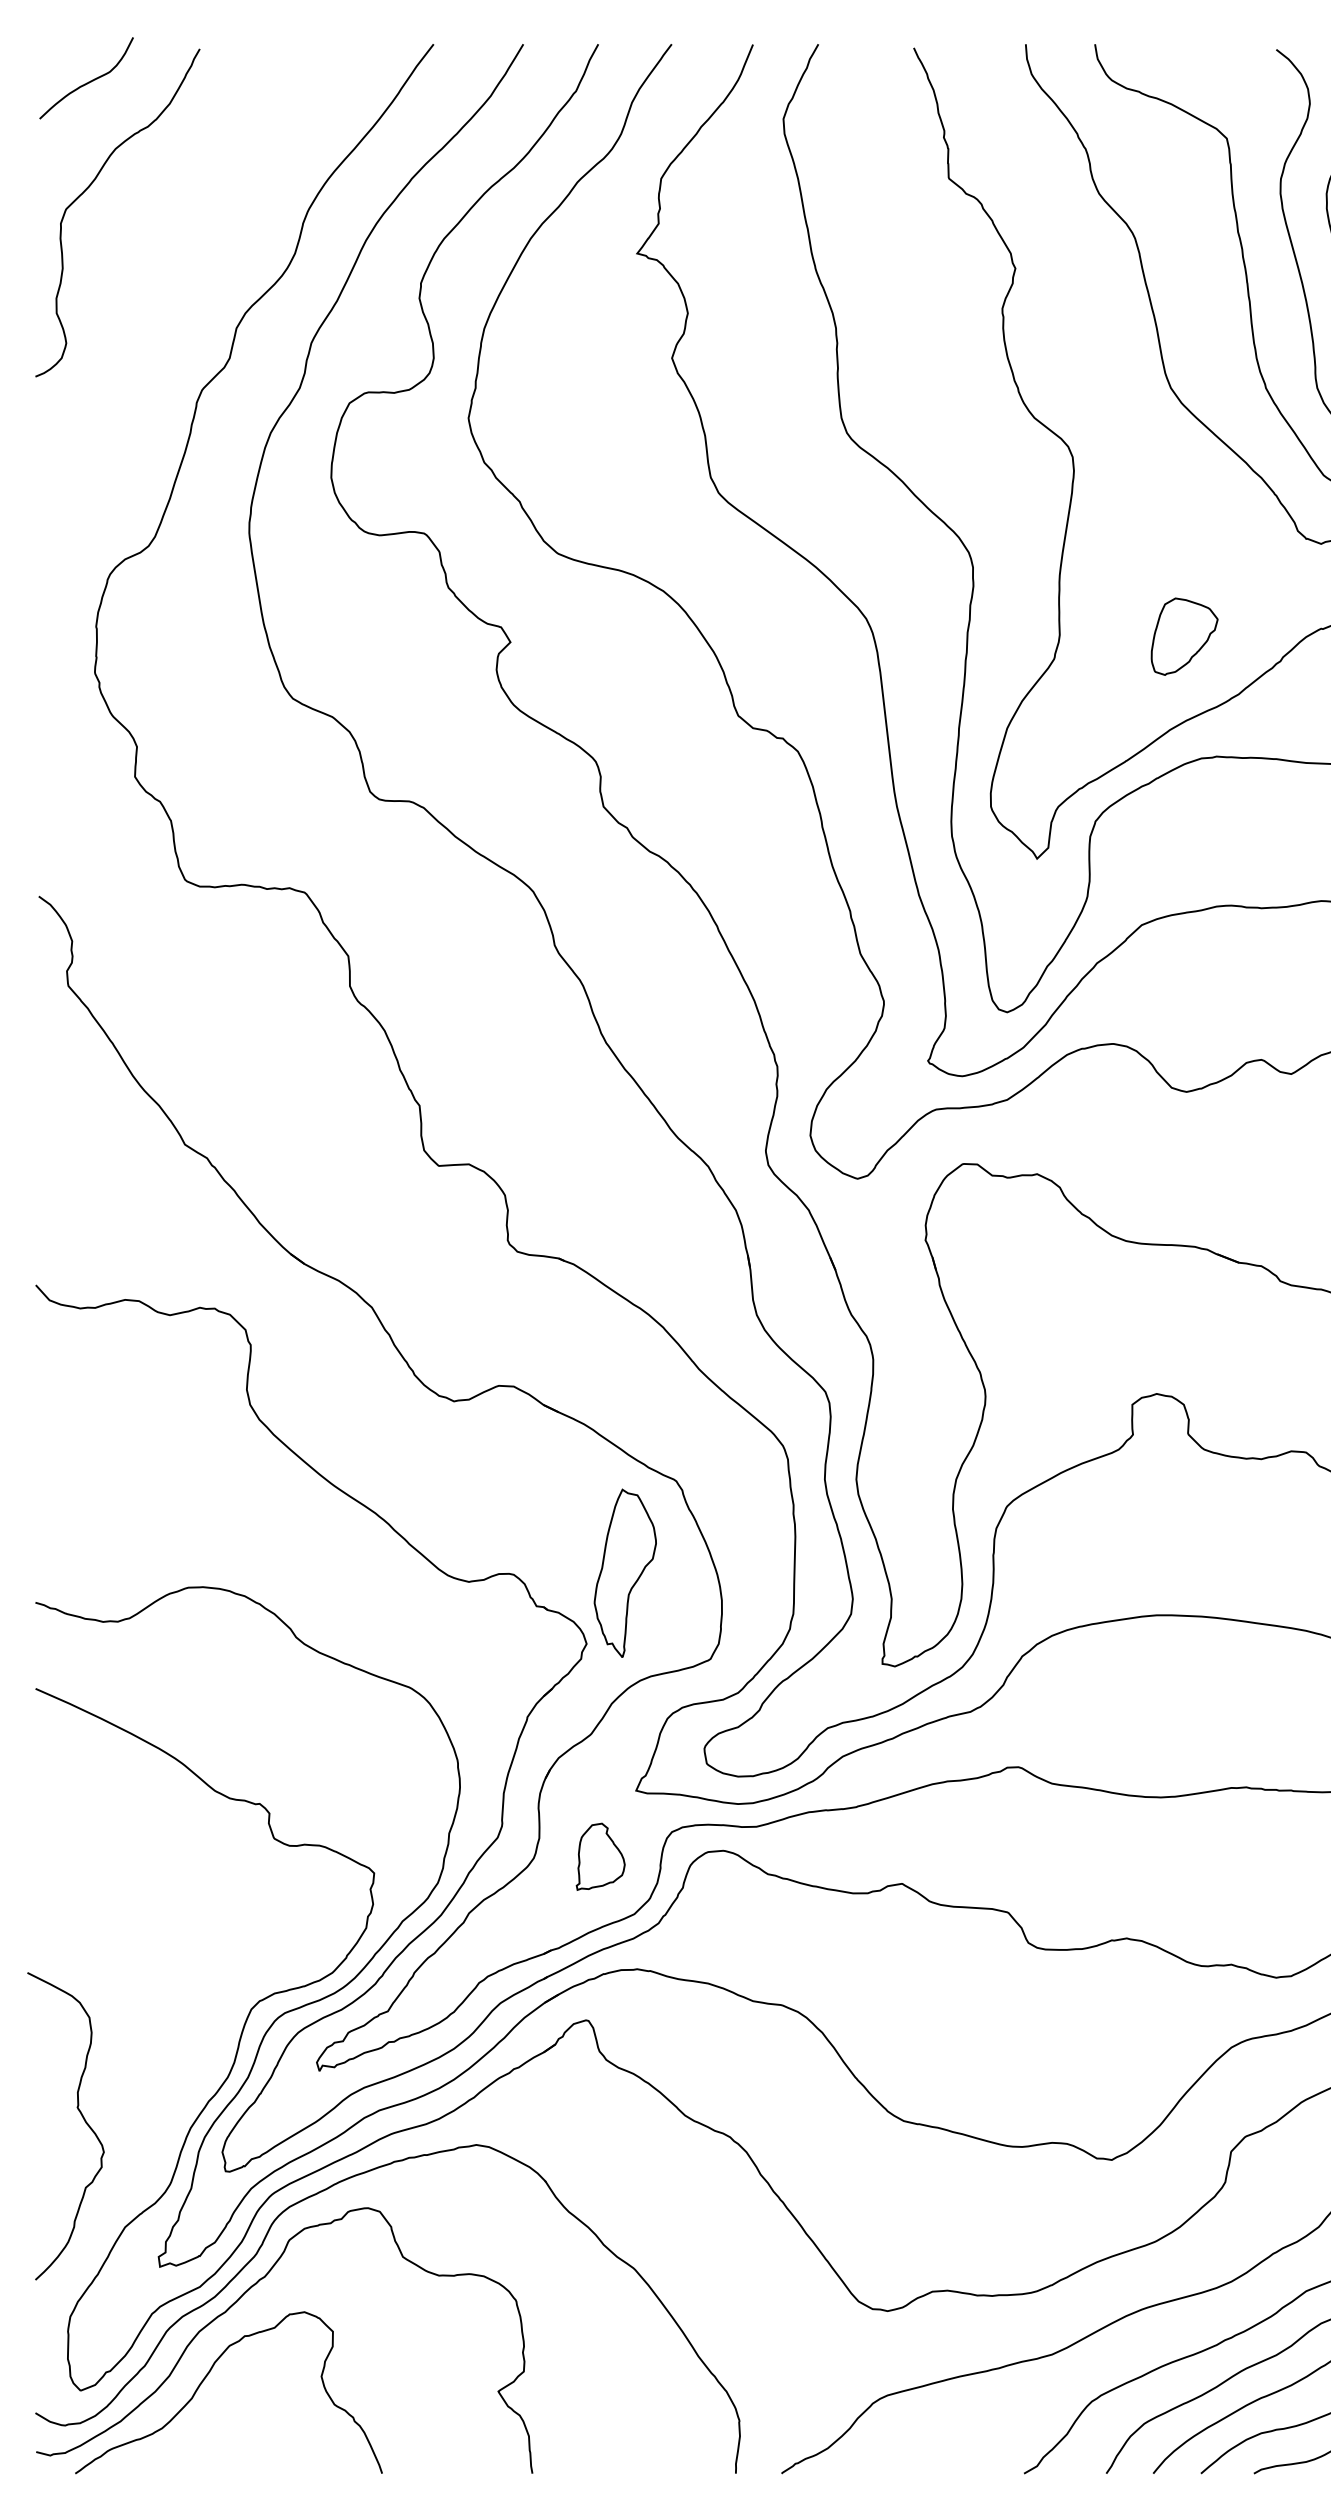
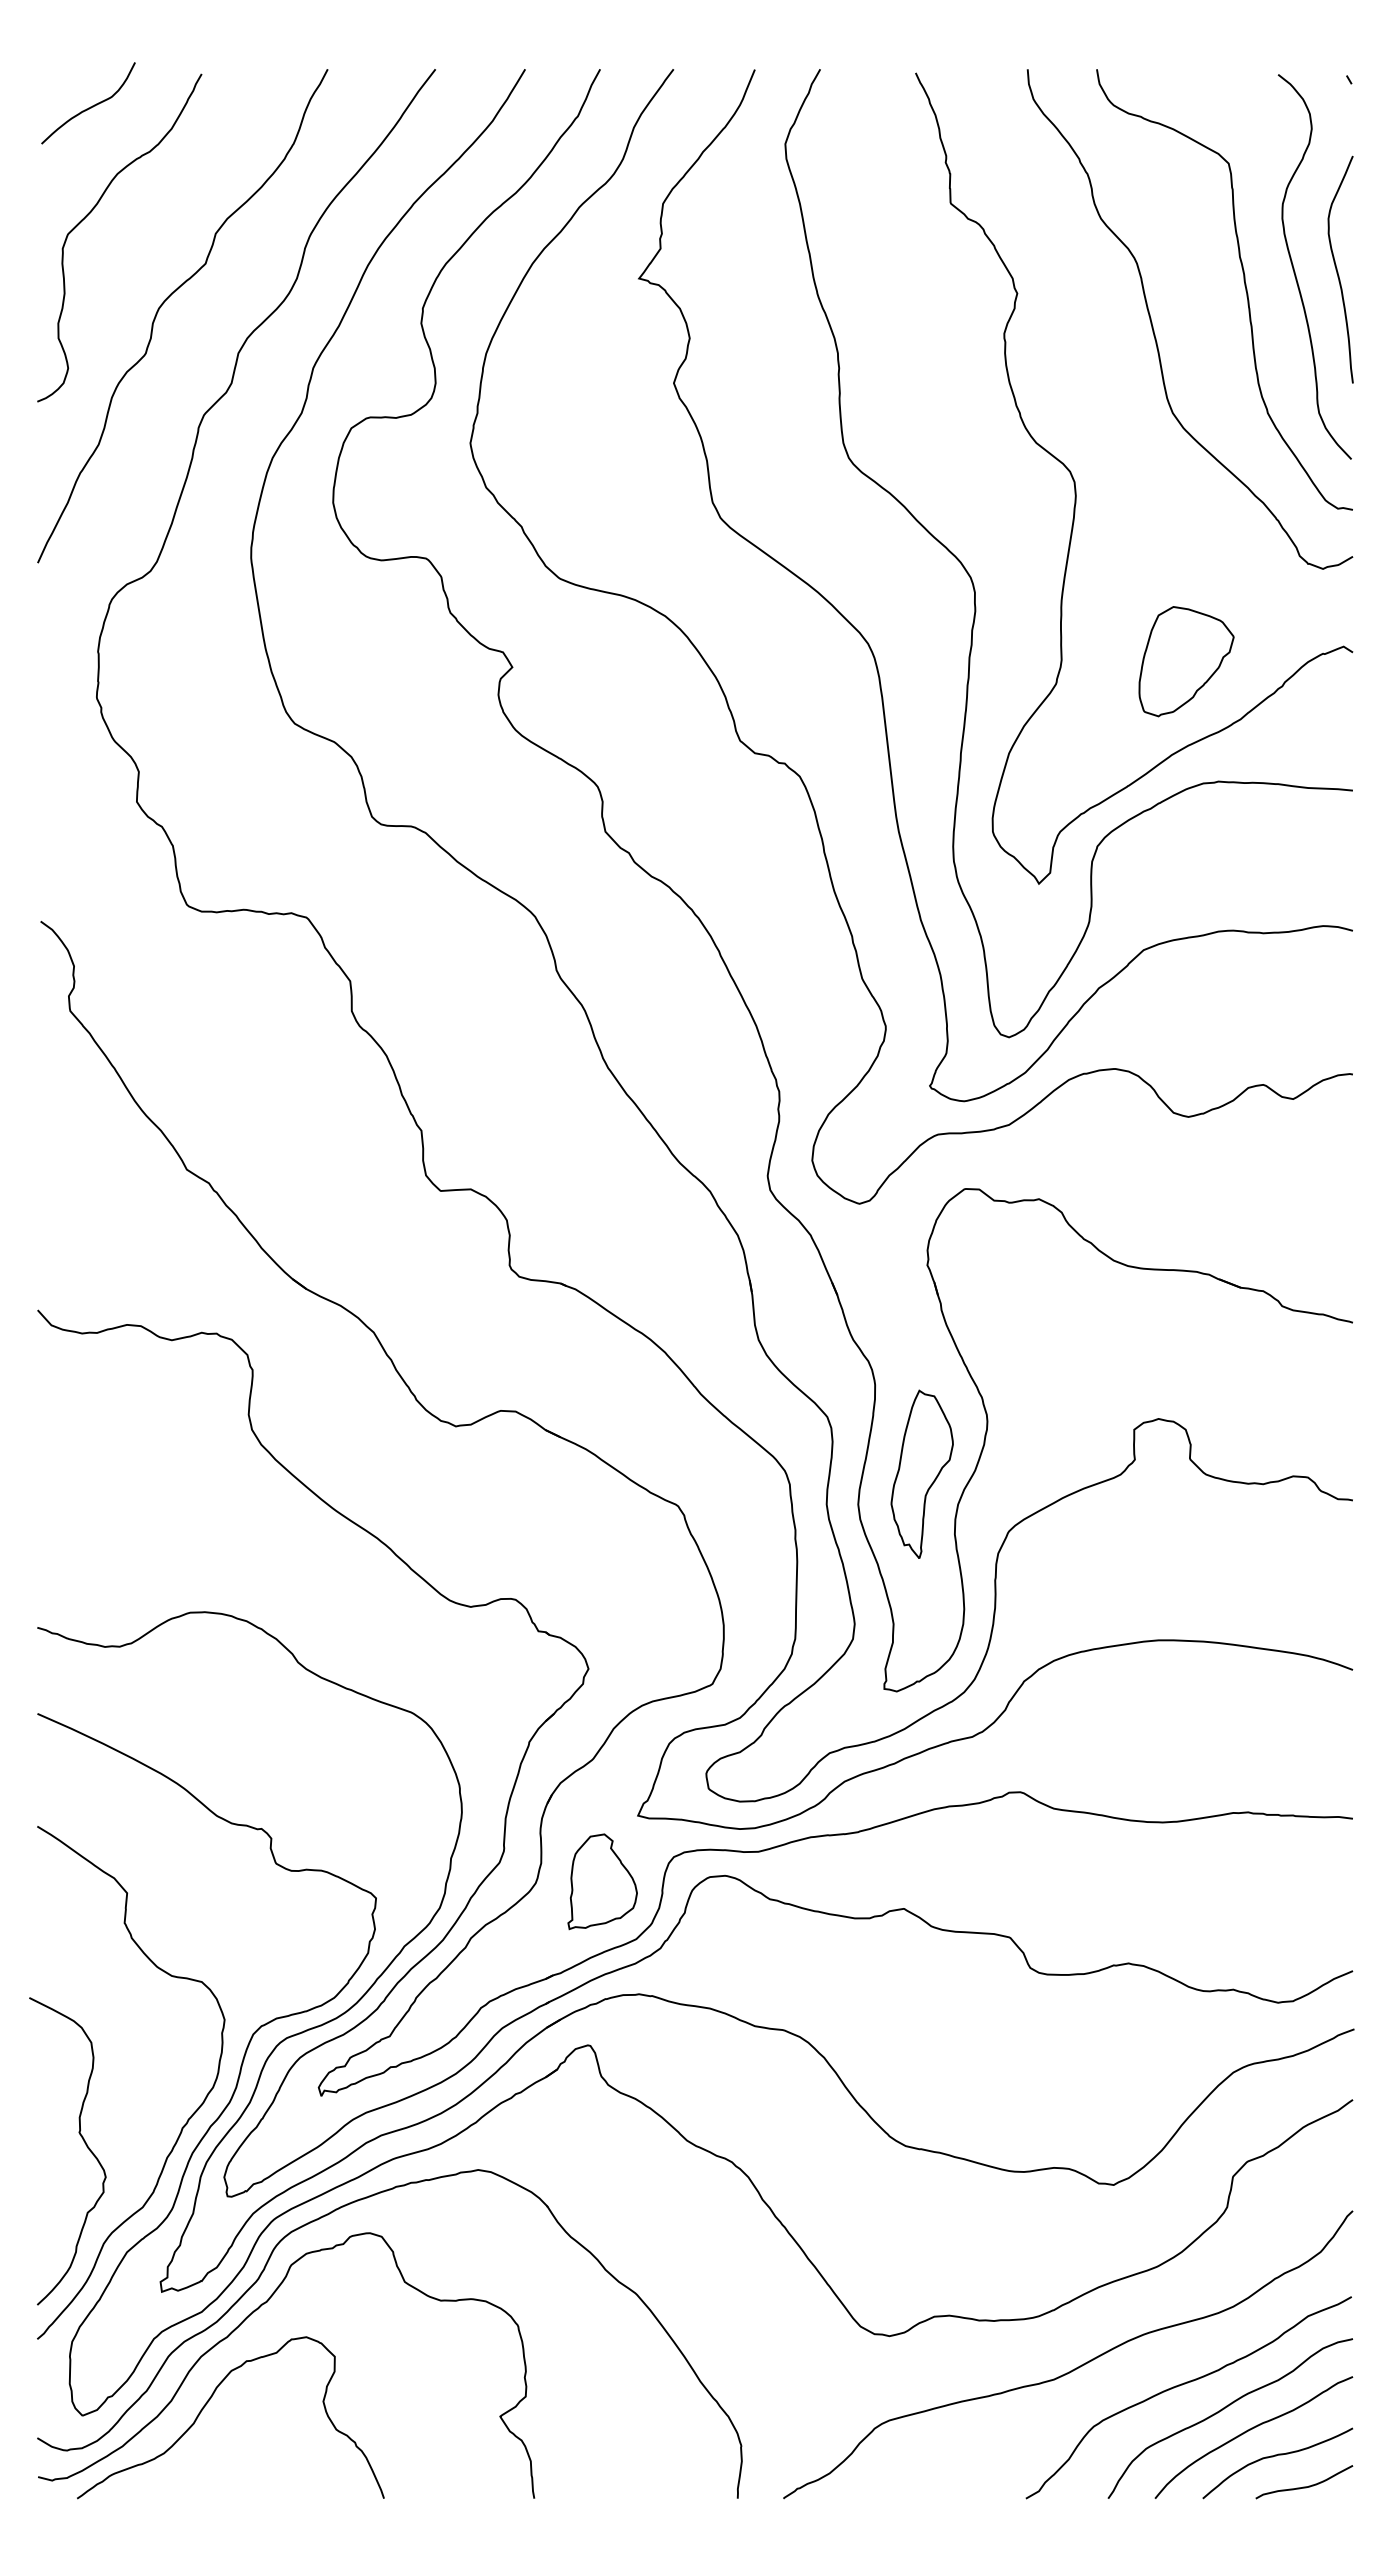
curve: (162, 278) -> (164, 303), added
part: (1184, 636) -> (1186, 661), size x1.43
part: (624, 1572) -> (921, 1473), moved
part: (600, 1856) -> (602, 1881), size x1.43
curve: (185, 2094) -> (187, 2119), added

